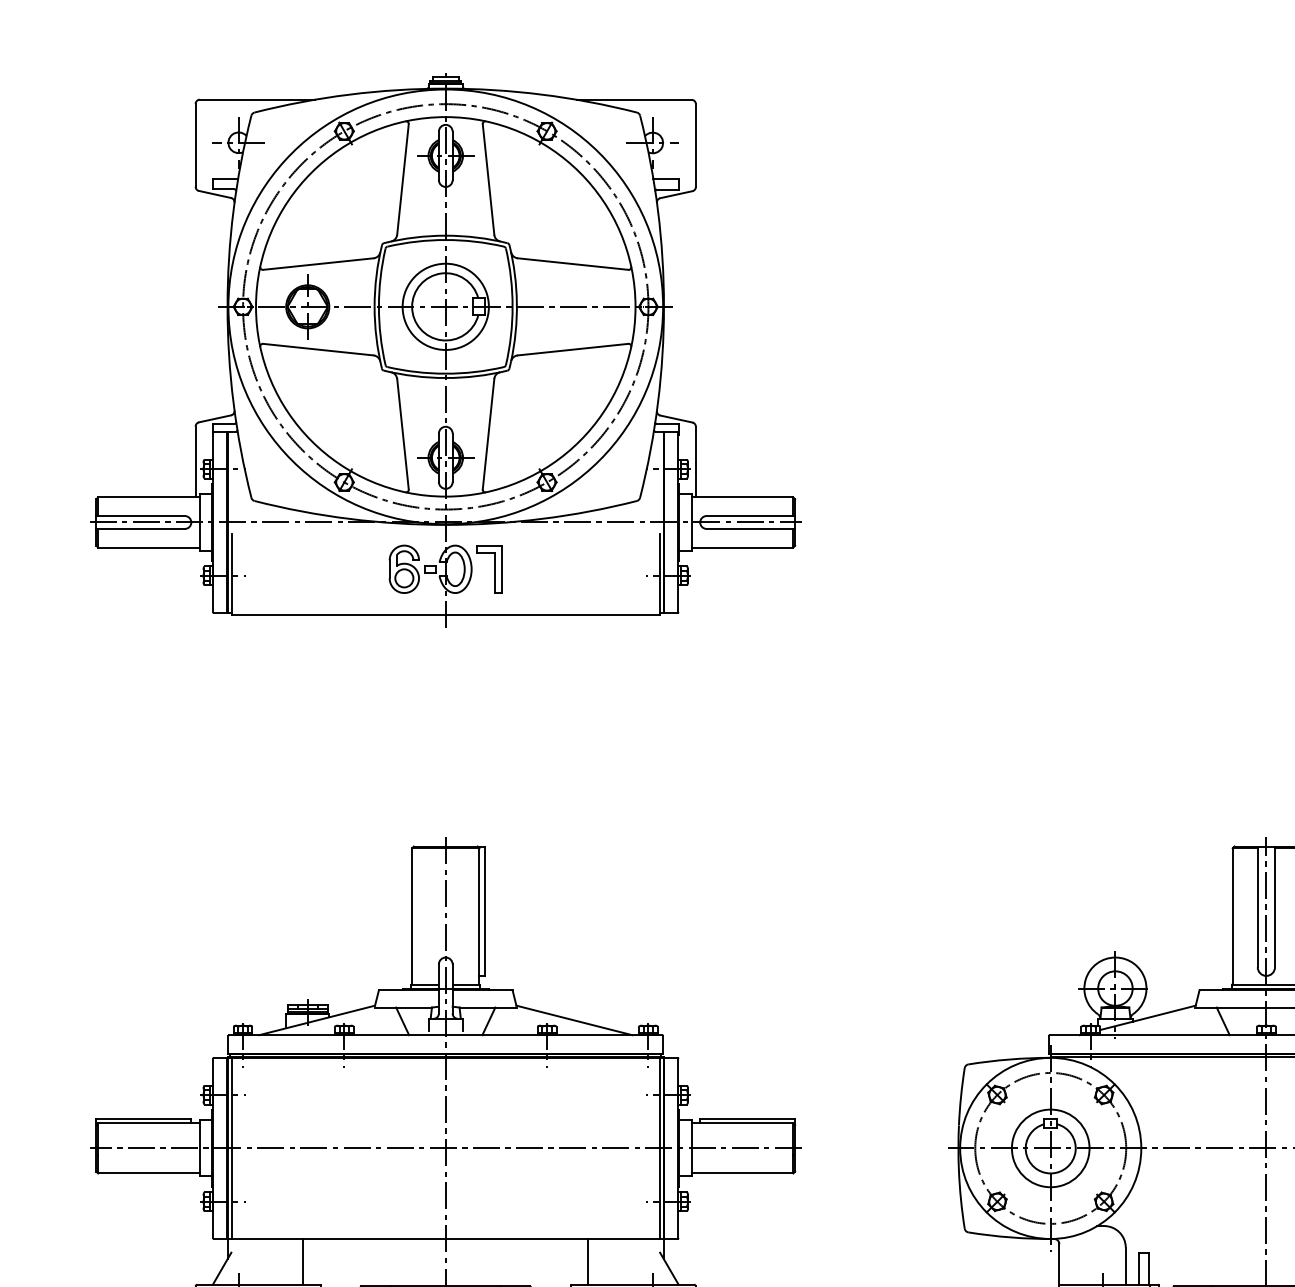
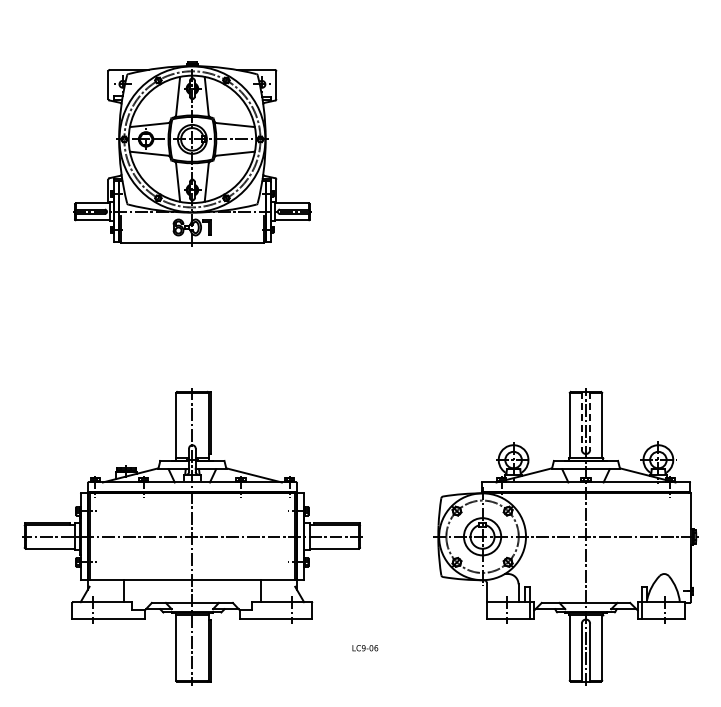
part: (445, 349) -> (192, 153), size x0.7
line: (1256, 905) -> (581, 420), solid -> dashed
line: (1275, 905) -> (590, 420), solid -> dashed

